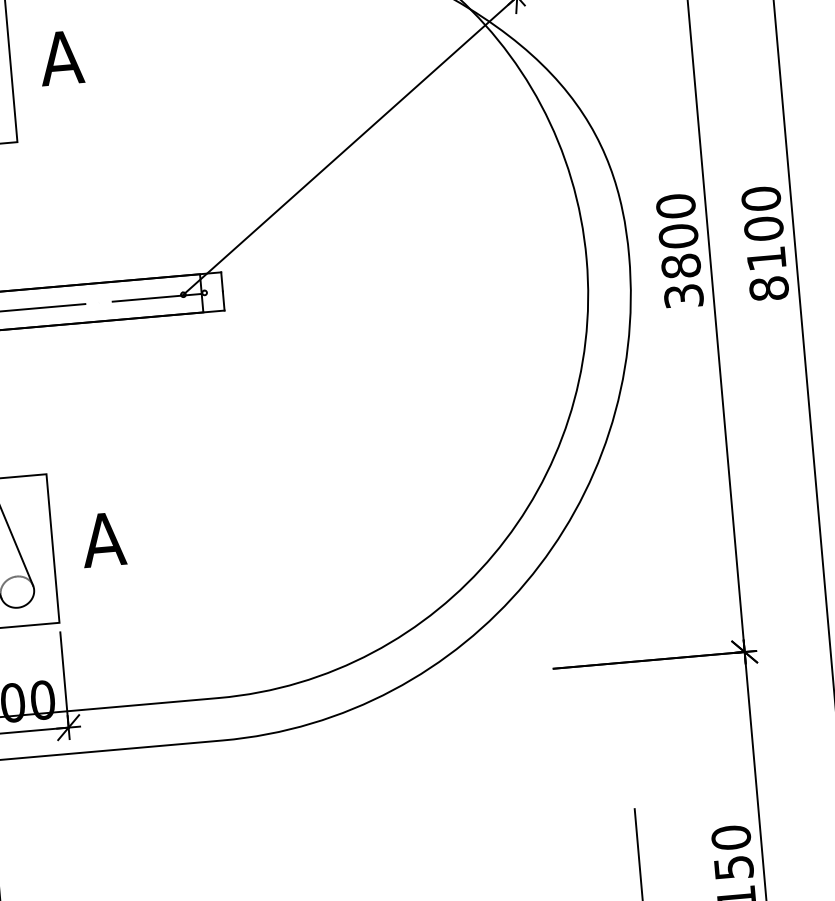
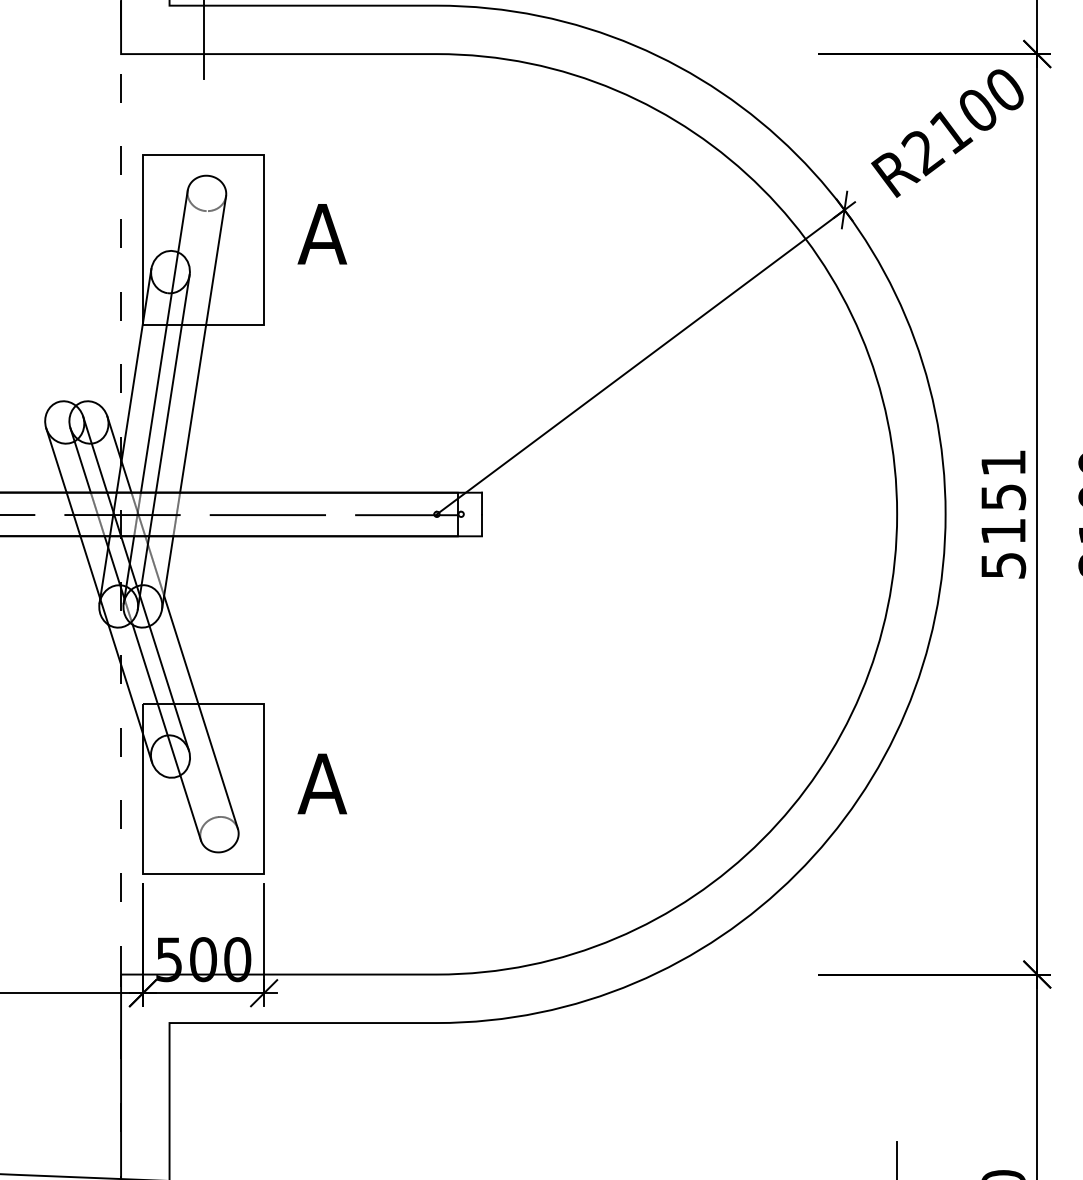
text: (679, 250) -> (1003, 513), 3800 -> 5151

